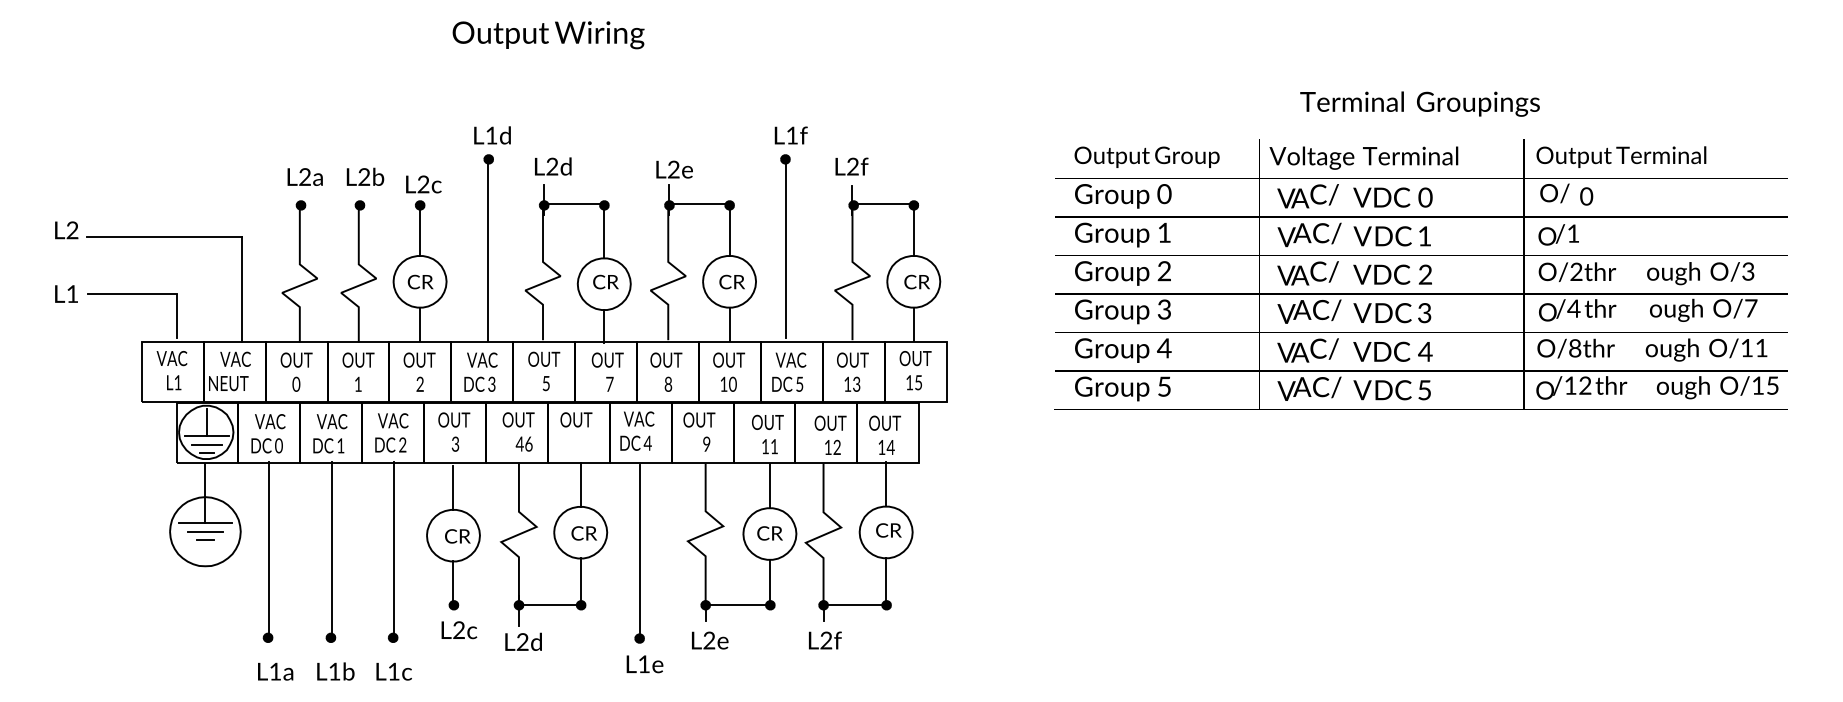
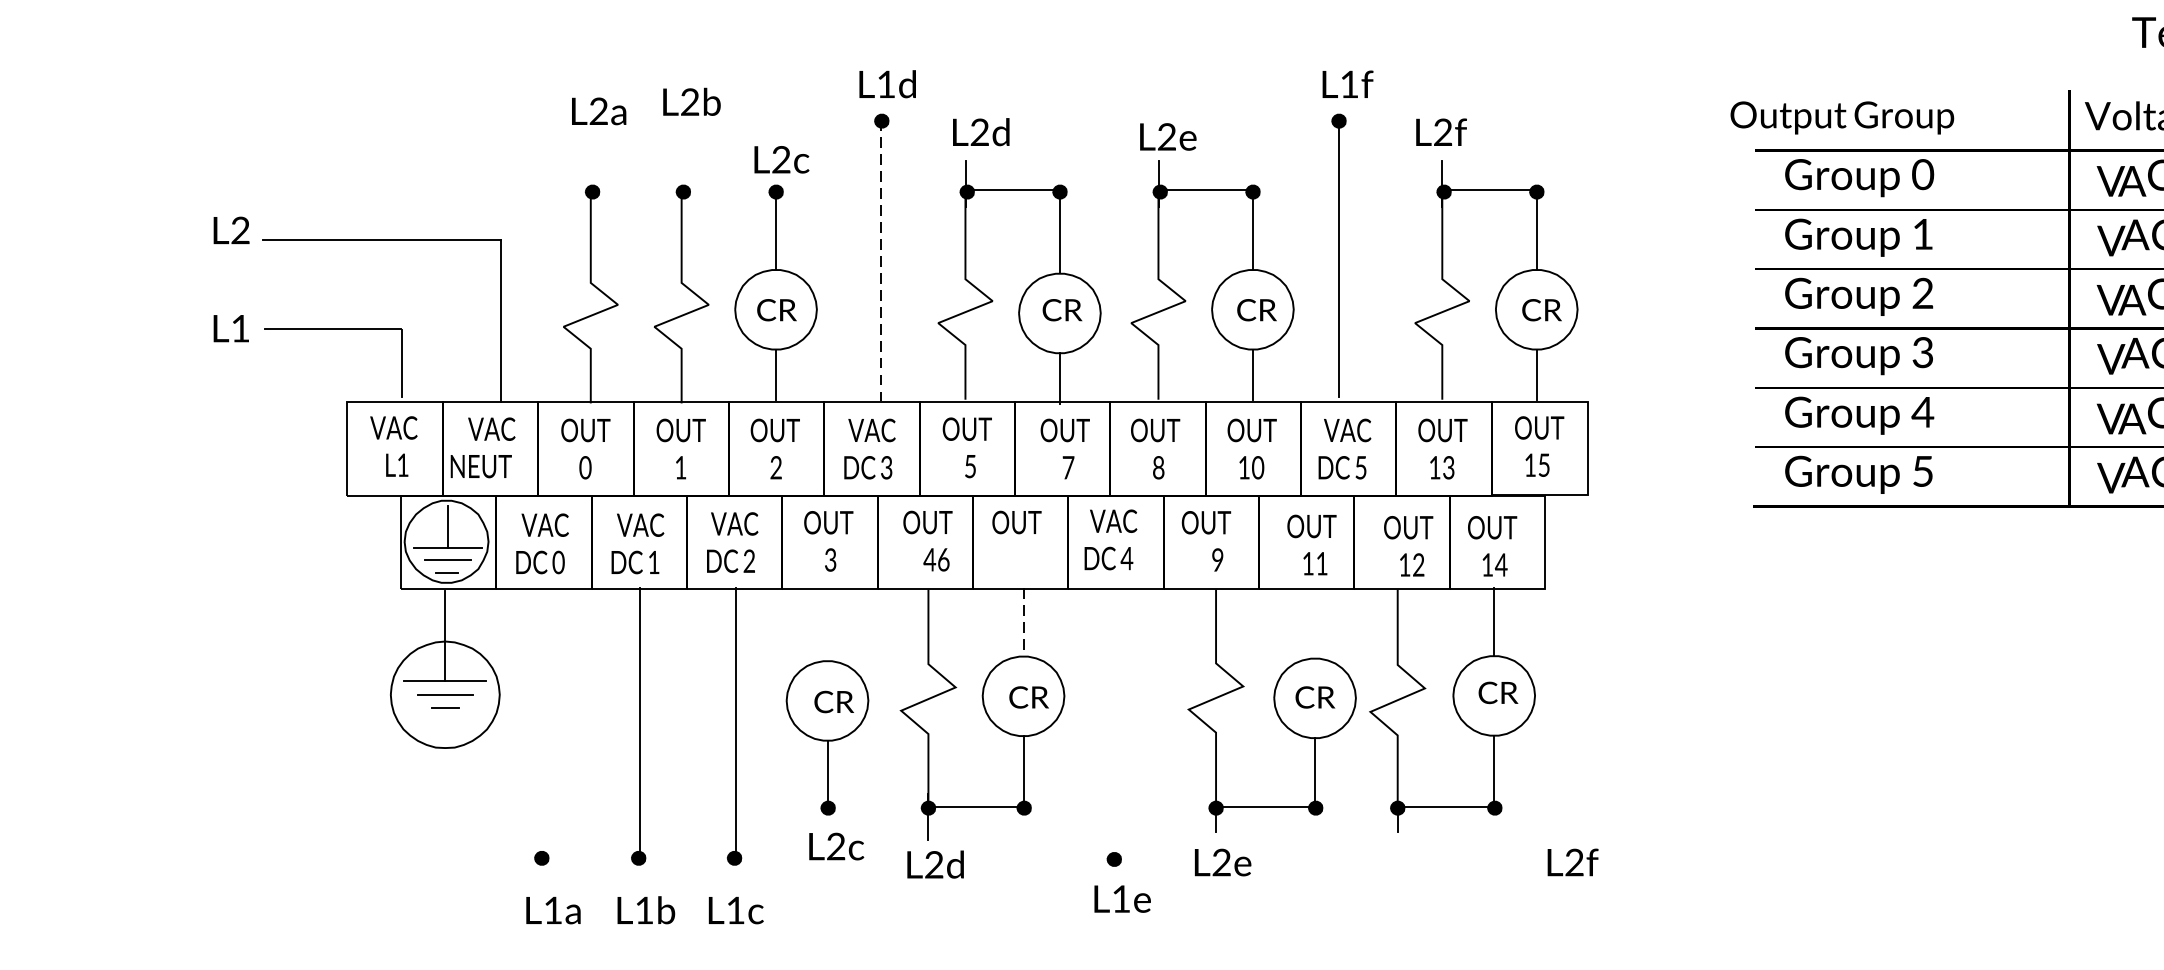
text: (1146, 156) -> (1841, 116), moved
text: (304, 176) -> (597, 110), moved
text: (365, 176) -> (691, 101), moved
line: (488, 249) -> (881, 259), solid -> dashed
line: (580, 485) -> (1023, 623), solid -> dashed
line: (769, 485) -> (1314, 623), removed
line: (453, 487) -> (827, 626), removed
line: (268, 549) -> (542, 722), removed
line: (639, 550) -> (1114, 723), removed
text: (825, 640) -> (1573, 862), moved

